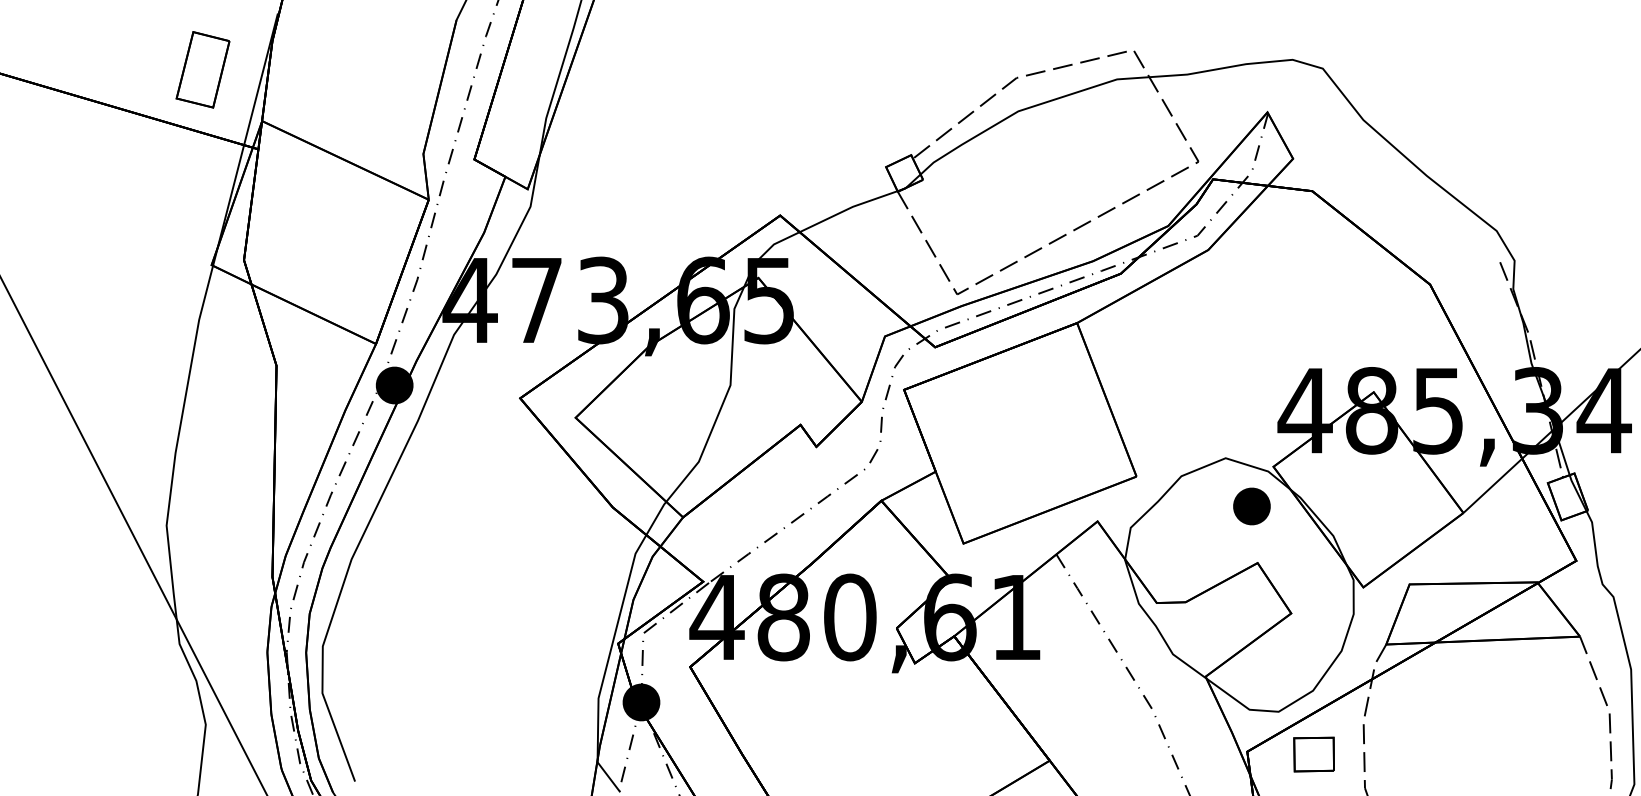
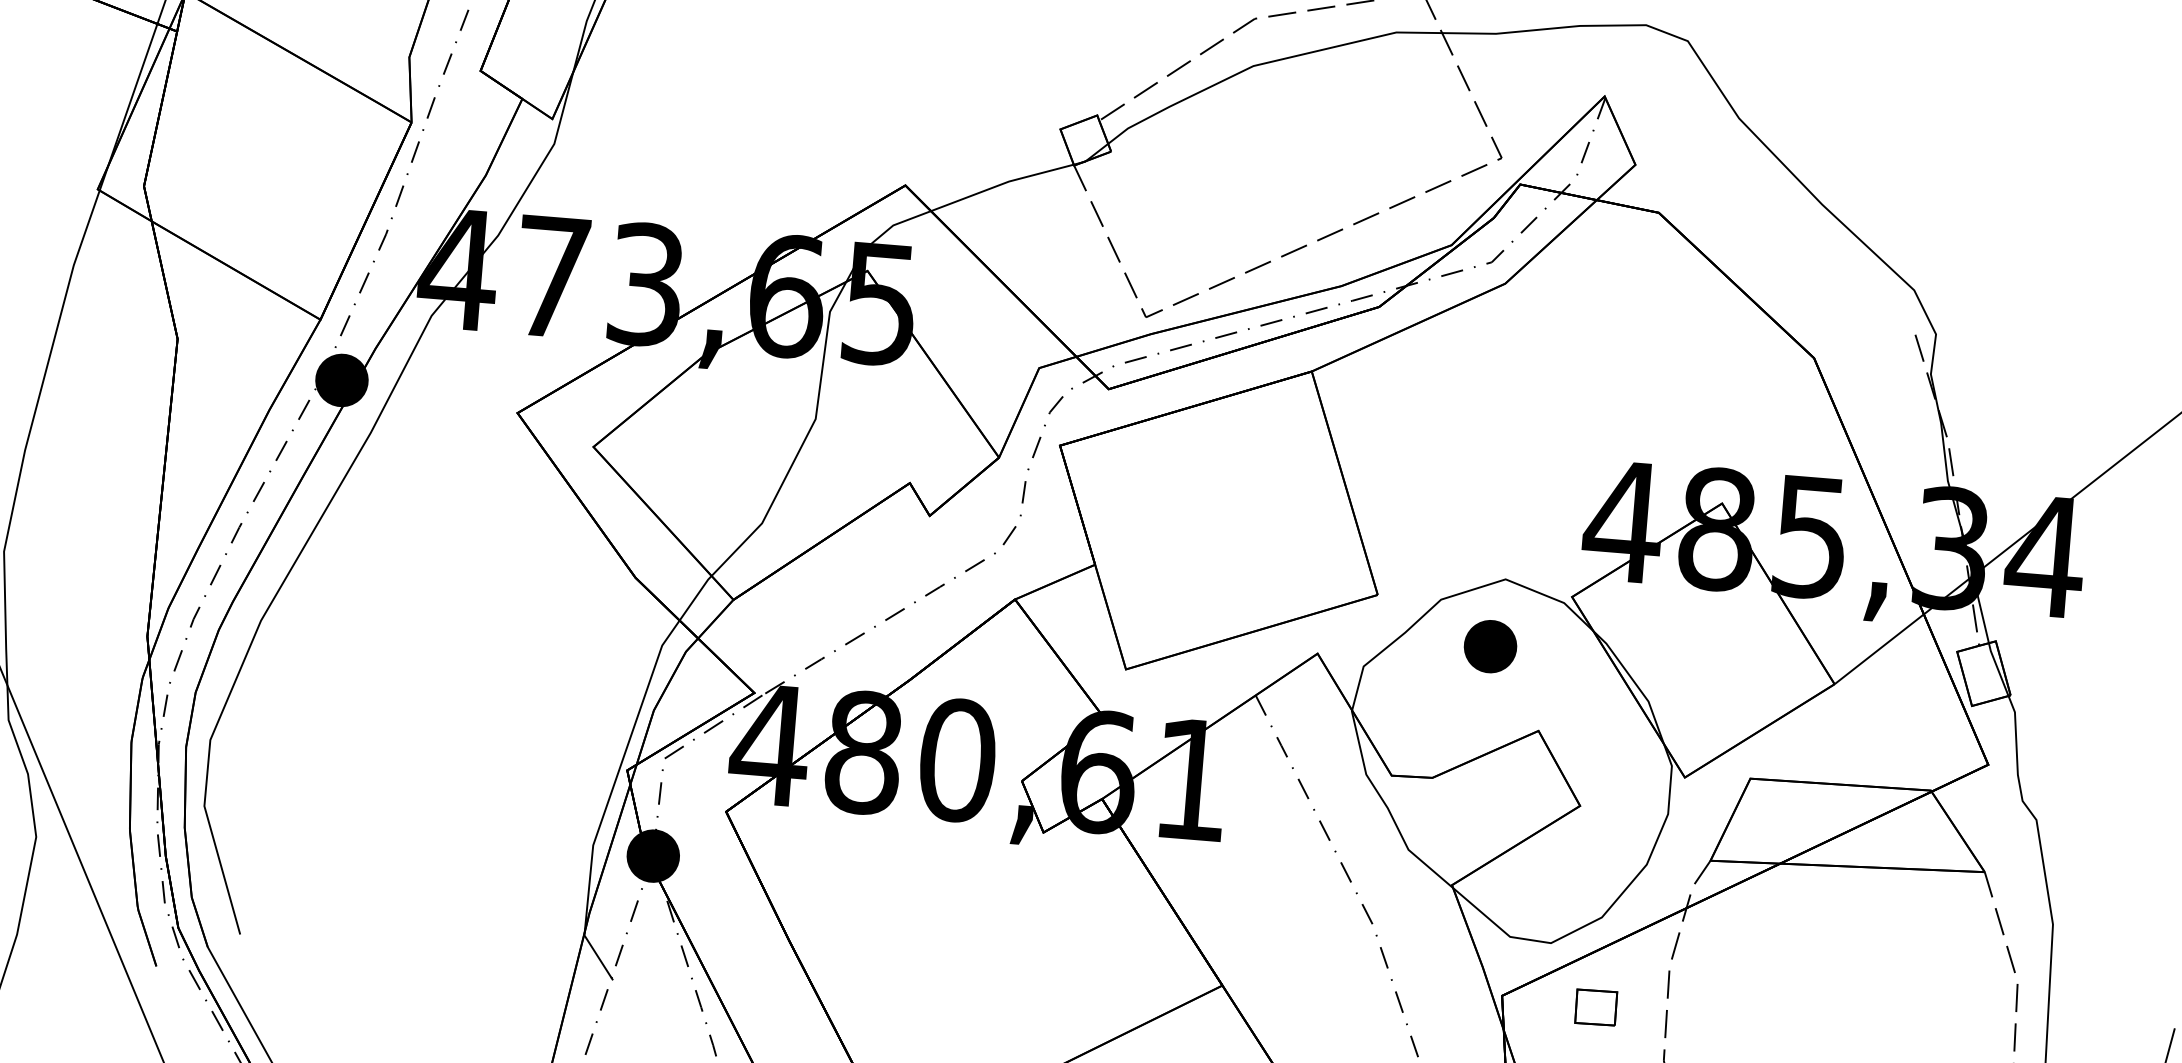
part: (1251, 506) -> (1489, 646), moved
part: (1314, 754) -> (1596, 1007), size x0.71

